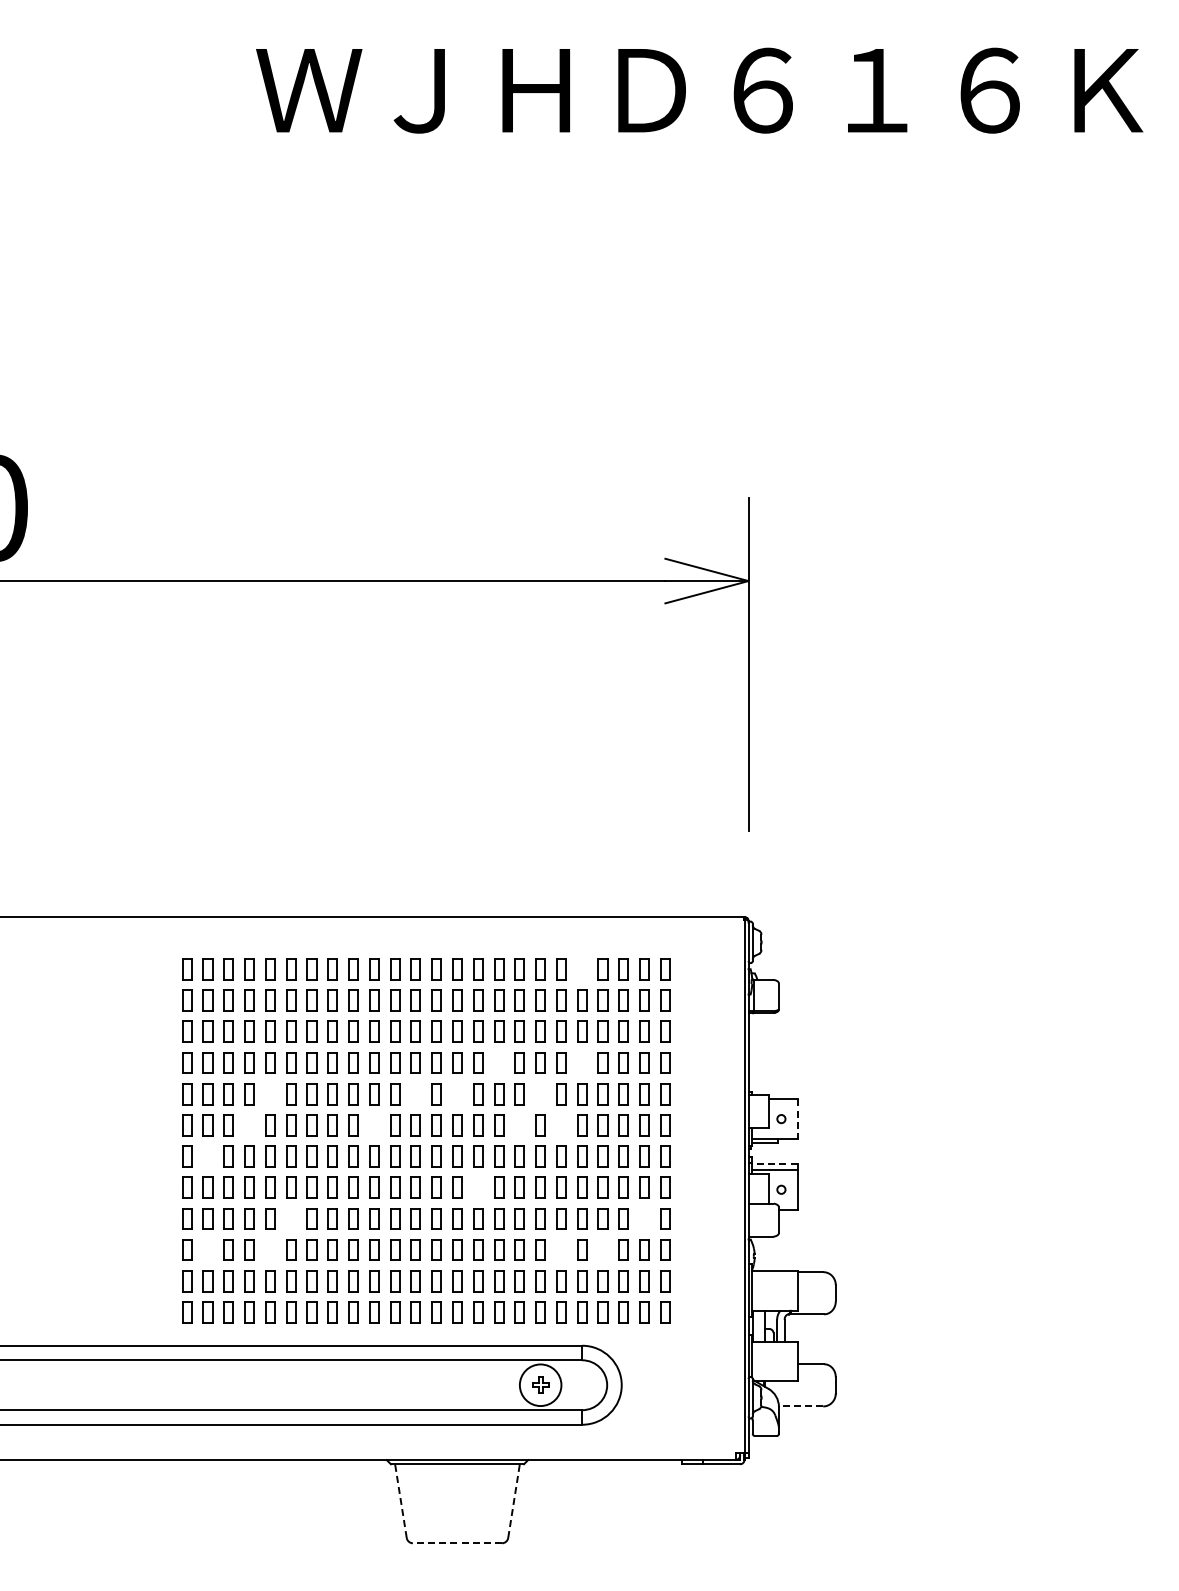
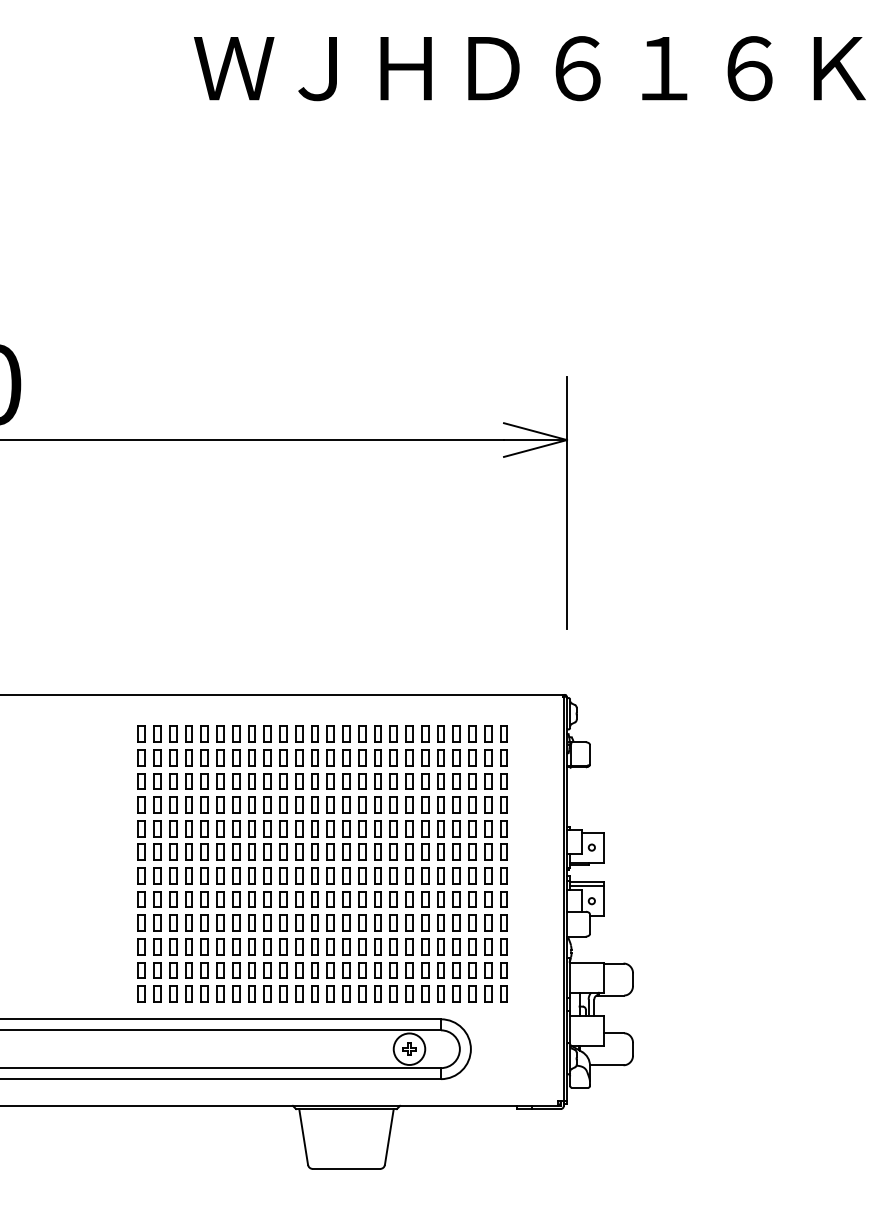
part: (582, 969) -> (441, 734), added
part: (499, 1062) -> (378, 804), added
part: (582, 1062) -> (441, 804), added
part: (270, 1094) -> (204, 828), added
part: (415, 1094) -> (314, 828), added
part: (457, 1094) -> (346, 828), added
part: (540, 1094) -> (409, 828), added
line: (797, 1119) -> (604, 847), dashed -> solid
part: (249, 1125) -> (188, 852), added
part: (374, 1125) -> (283, 852), added
part: (519, 1125) -> (393, 852), added
part: (561, 1125) -> (425, 852), added
part: (207, 1156) -> (157, 875), added
line: (774, 1164) -> (586, 882), dashed -> solid
part: (478, 1187) -> (362, 899), added
part: (291, 1218) -> (220, 922), added
part: (644, 1218) -> (488, 922), added
part: (207, 1249) -> (157, 946), added
part: (270, 1249) -> (204, 946), added
part: (561, 1249) -> (425, 946), added
part: (602, 1249) -> (456, 946), added
line: (800, 1406) -> (606, 1065), dashed -> solid
line: (400, 1500) -> (303, 1136), dashed -> solid
line: (514, 1500) -> (389, 1136), dashed -> solid
line: (457, 1543) -> (346, 1169), dashed -> solid

